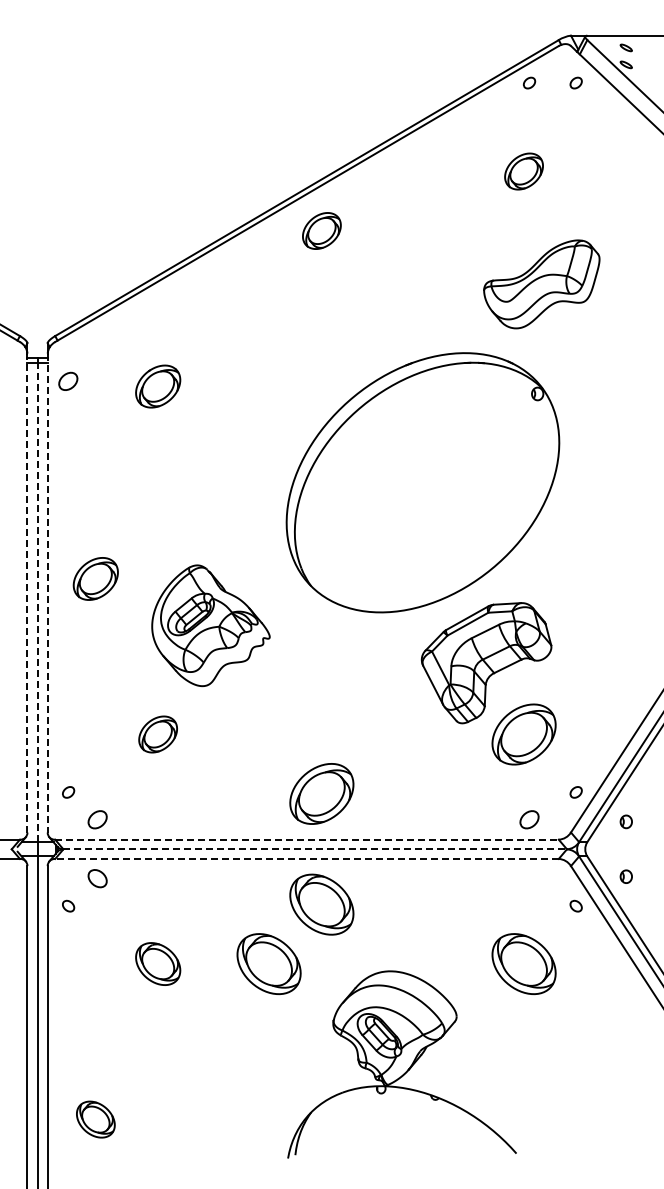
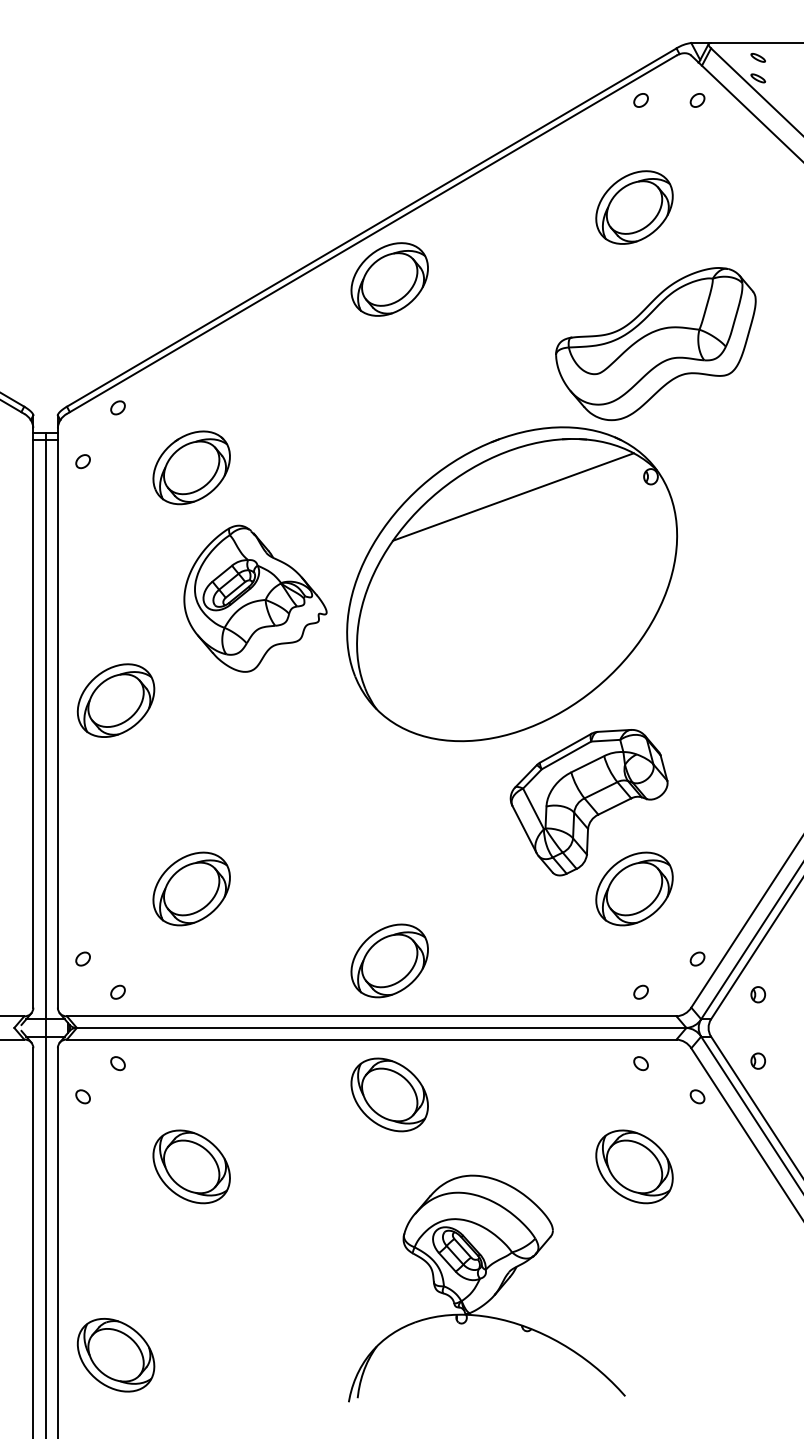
part: (523, 171) -> (633, 207), size x1.67
part: (321, 230) -> (389, 278), size x1.67
part: (541, 284) -> (655, 344), size x1.43
part: (96, 336) -> (116, 407), added
part: (68, 381) -> (83, 461), size x0.62
part: (157, 386) -> (190, 467), size x1.43
line: (423, 410) -> (512, 496), added
part: (95, 578) -> (115, 700), size x1.43
line: (27, 592) -> (33, 717), dashed -> solid
line: (47, 593) -> (57, 718), dashed -> solid
line: (37, 602) -> (45, 729), dashed -> solid
part: (210, 625) -> (254, 598), moved
part: (157, 734) -> (190, 888), size x1.67
part: (96, 819) -> (116, 991), size x0.62
part: (529, 819) -> (641, 991), size x0.62
line: (307, 839) -> (372, 1016), dashed -> solid
line: (315, 849) -> (382, 1028), dashed -> solid
line: (307, 858) -> (372, 1039), dashed -> solid
part: (96, 878) -> (116, 1063), size x0.62
part: (529, 878) -> (641, 1063), added
part: (157, 963) -> (190, 1166), size x1.43
part: (268, 963) -> (325, 1166), removed
part: (95, 1119) -> (115, 1355), size x1.67

